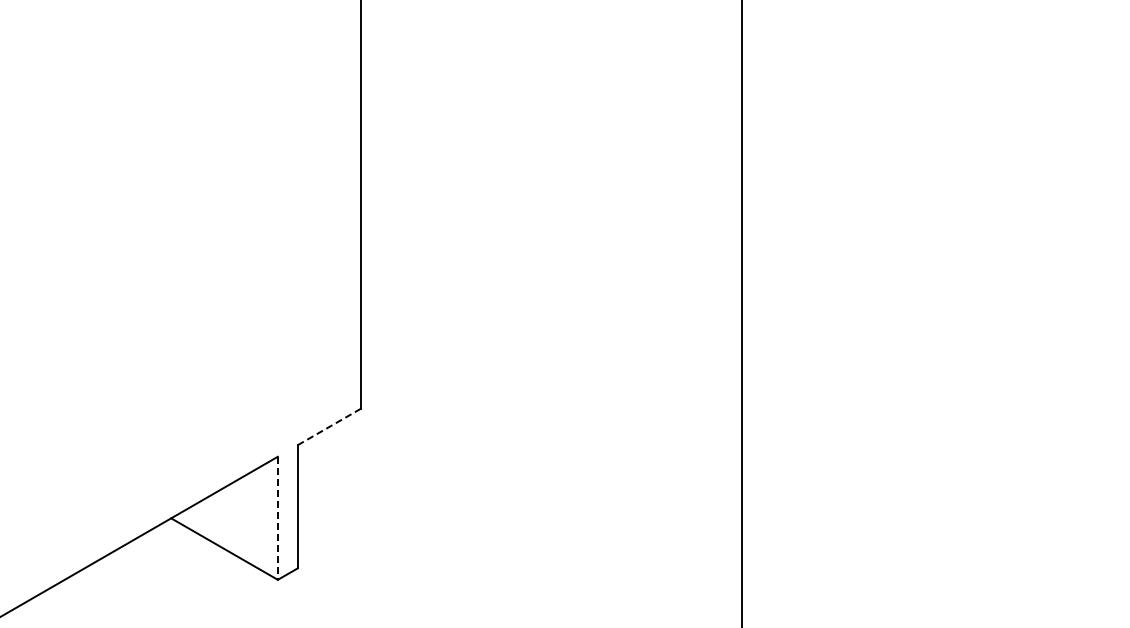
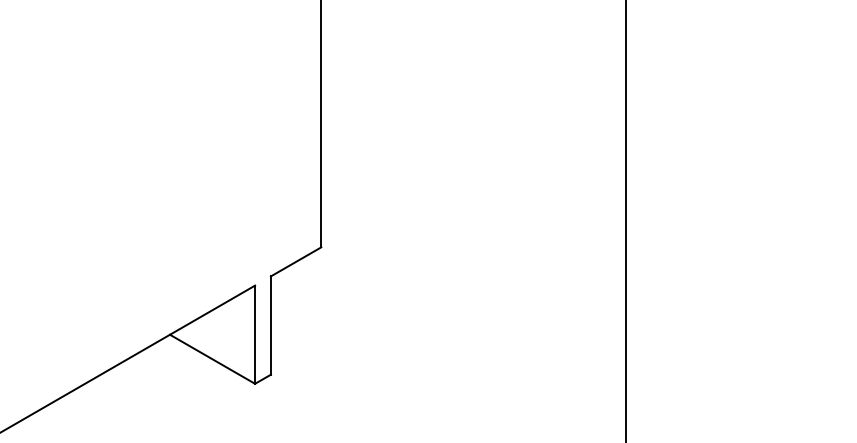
line: (329, 426) -> (296, 261), dashed -> solid
line: (277, 518) -> (254, 334), dashed -> solid

